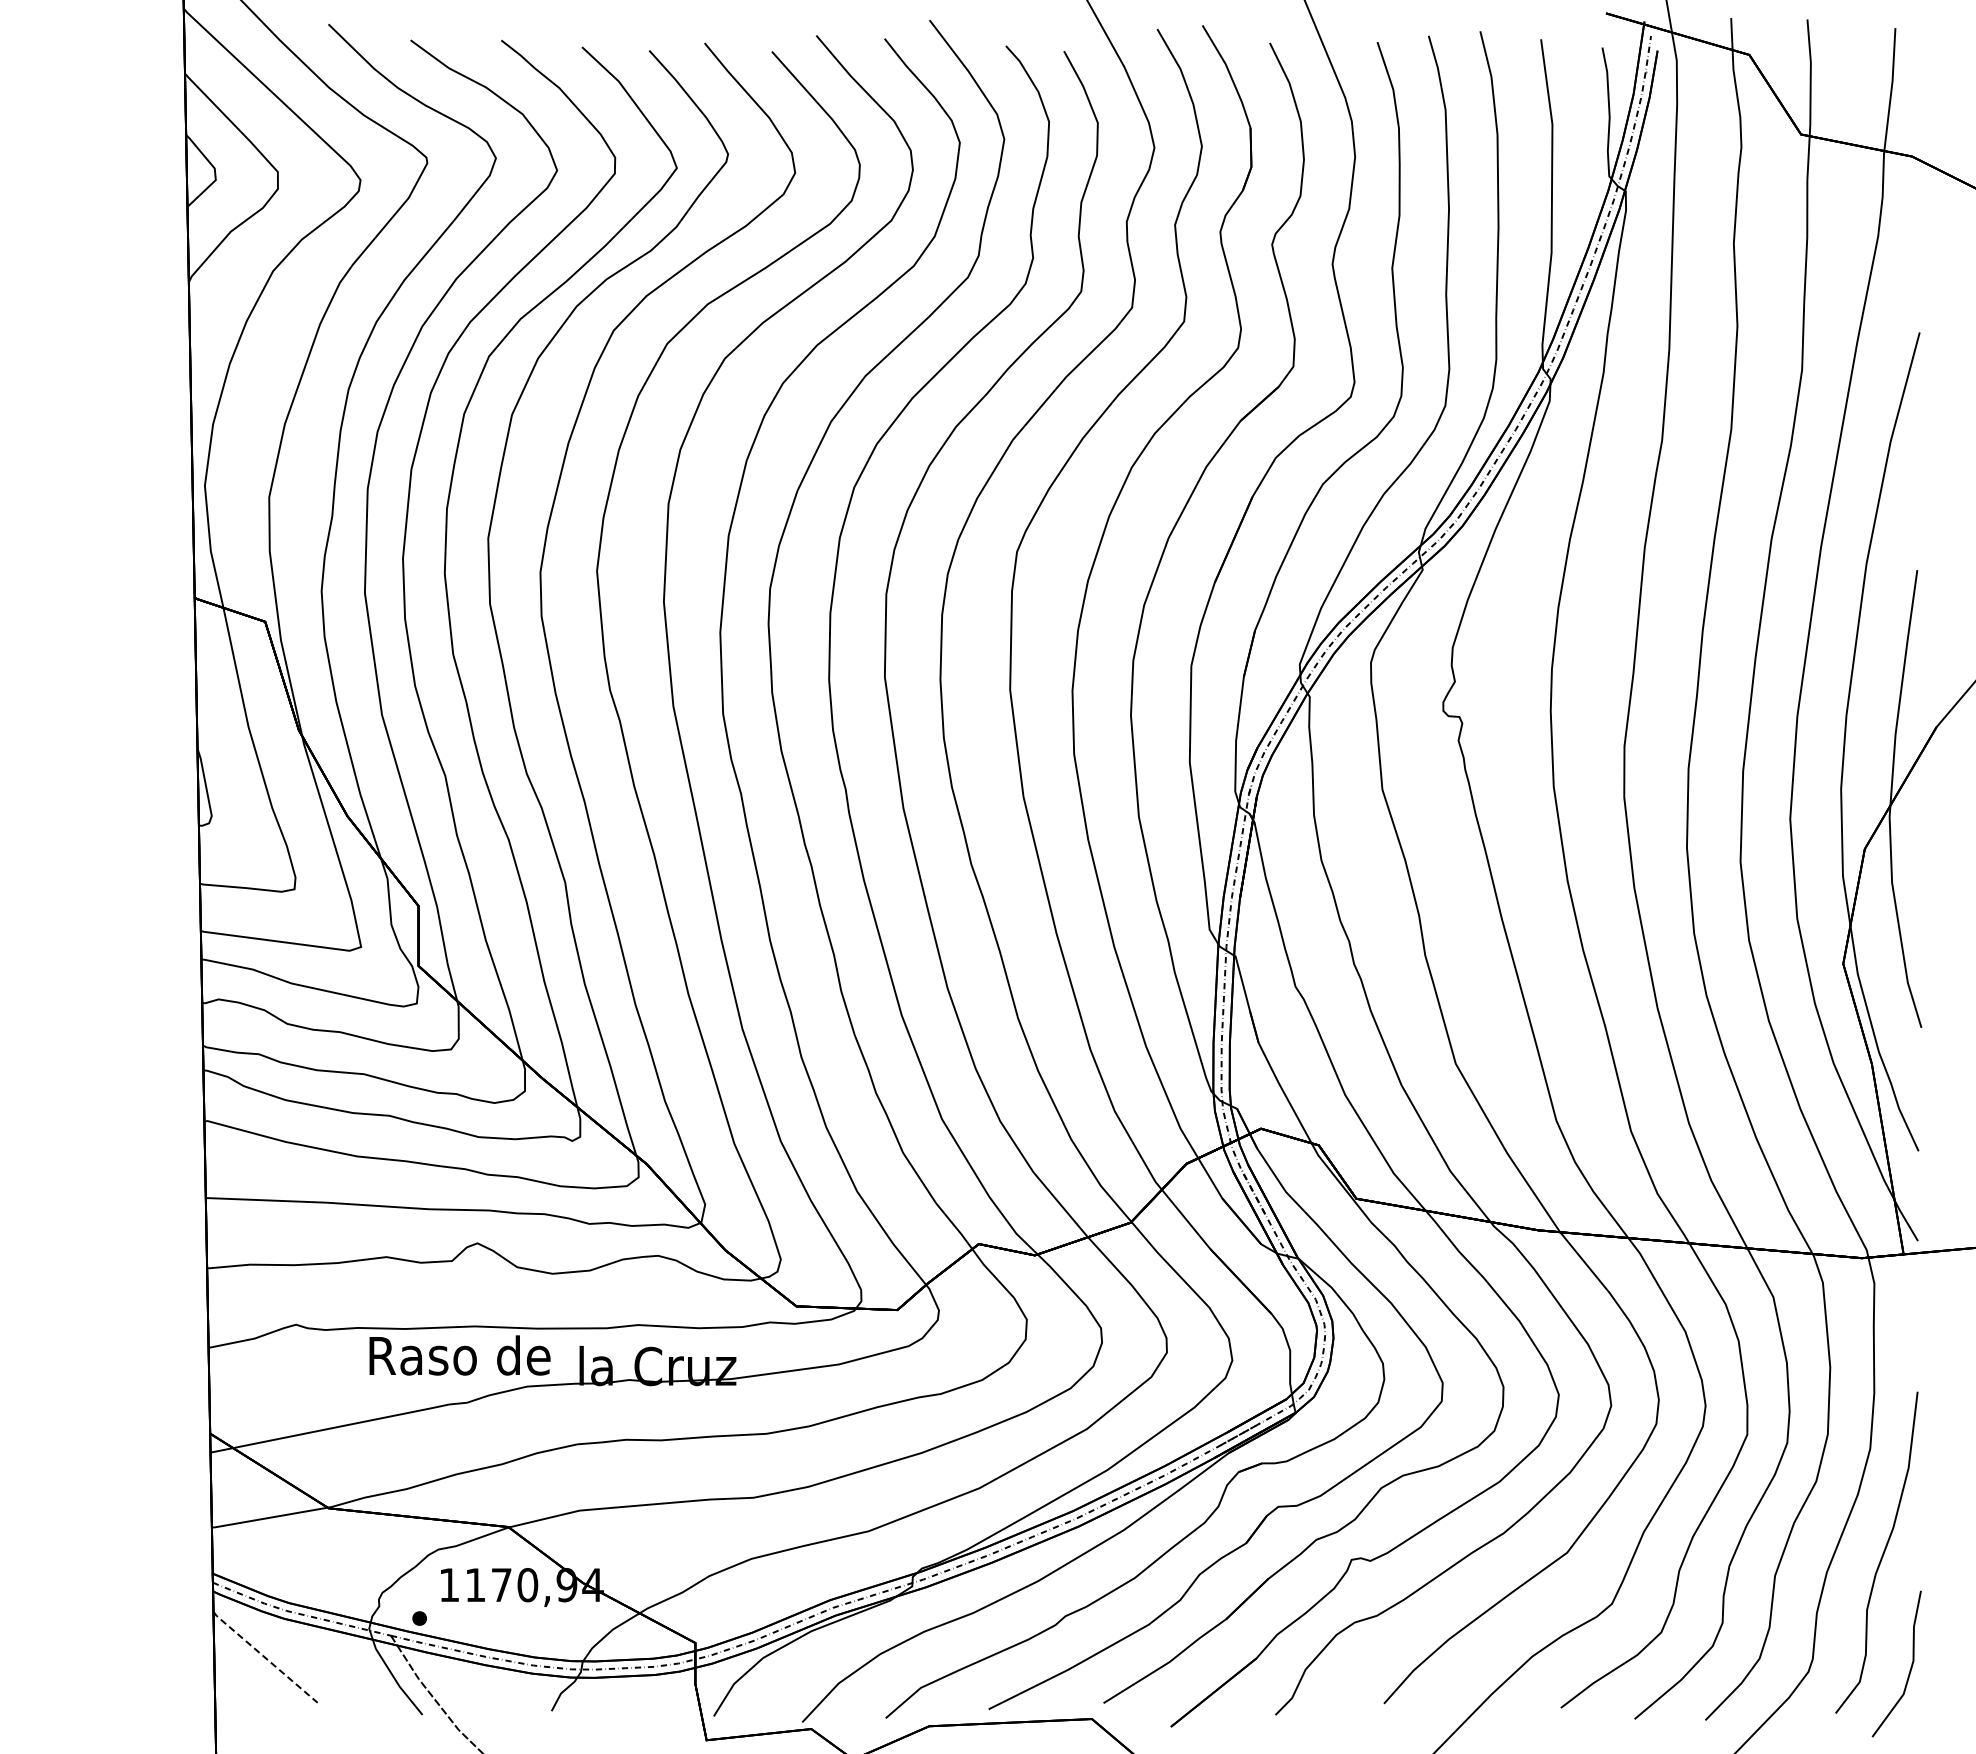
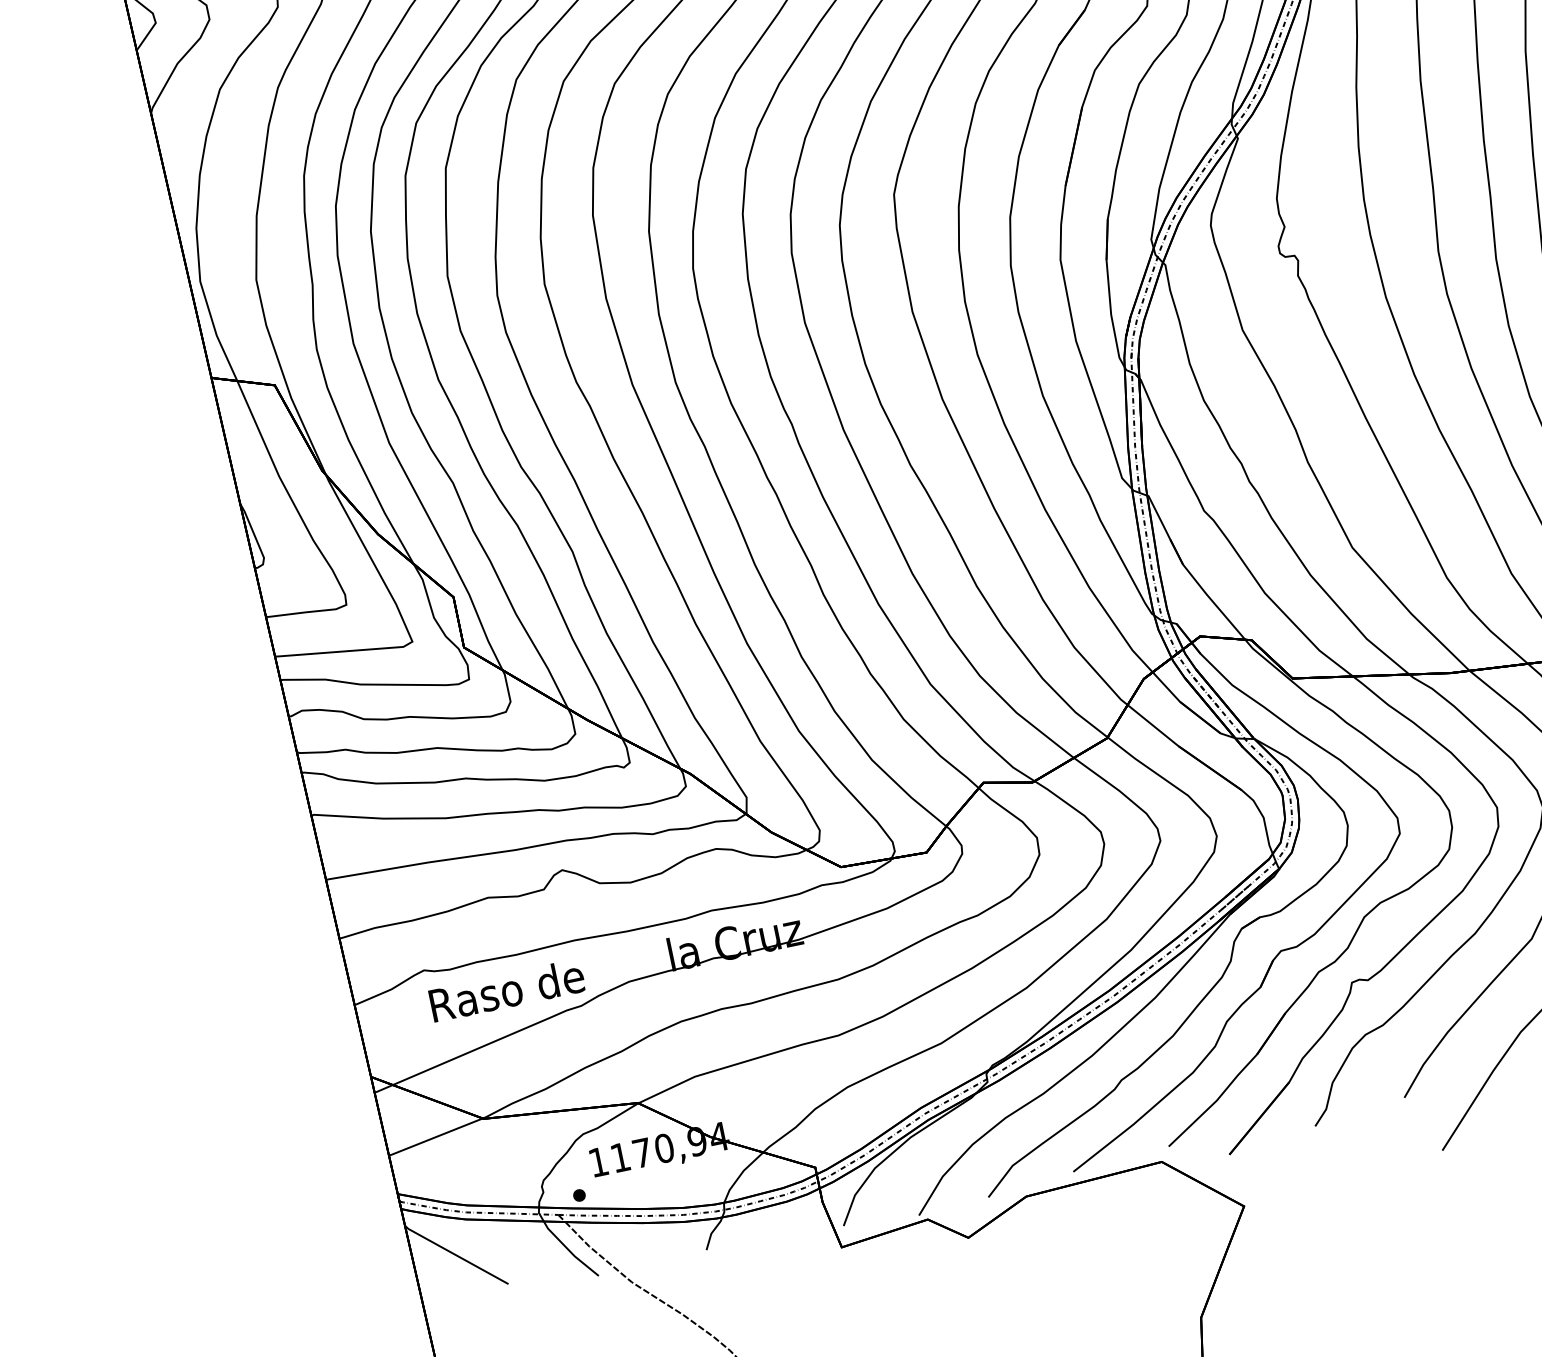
text: (459, 1355) -> (506, 990), moved
line: (264, 1657) -> (455, 1255), dashed -> solid

